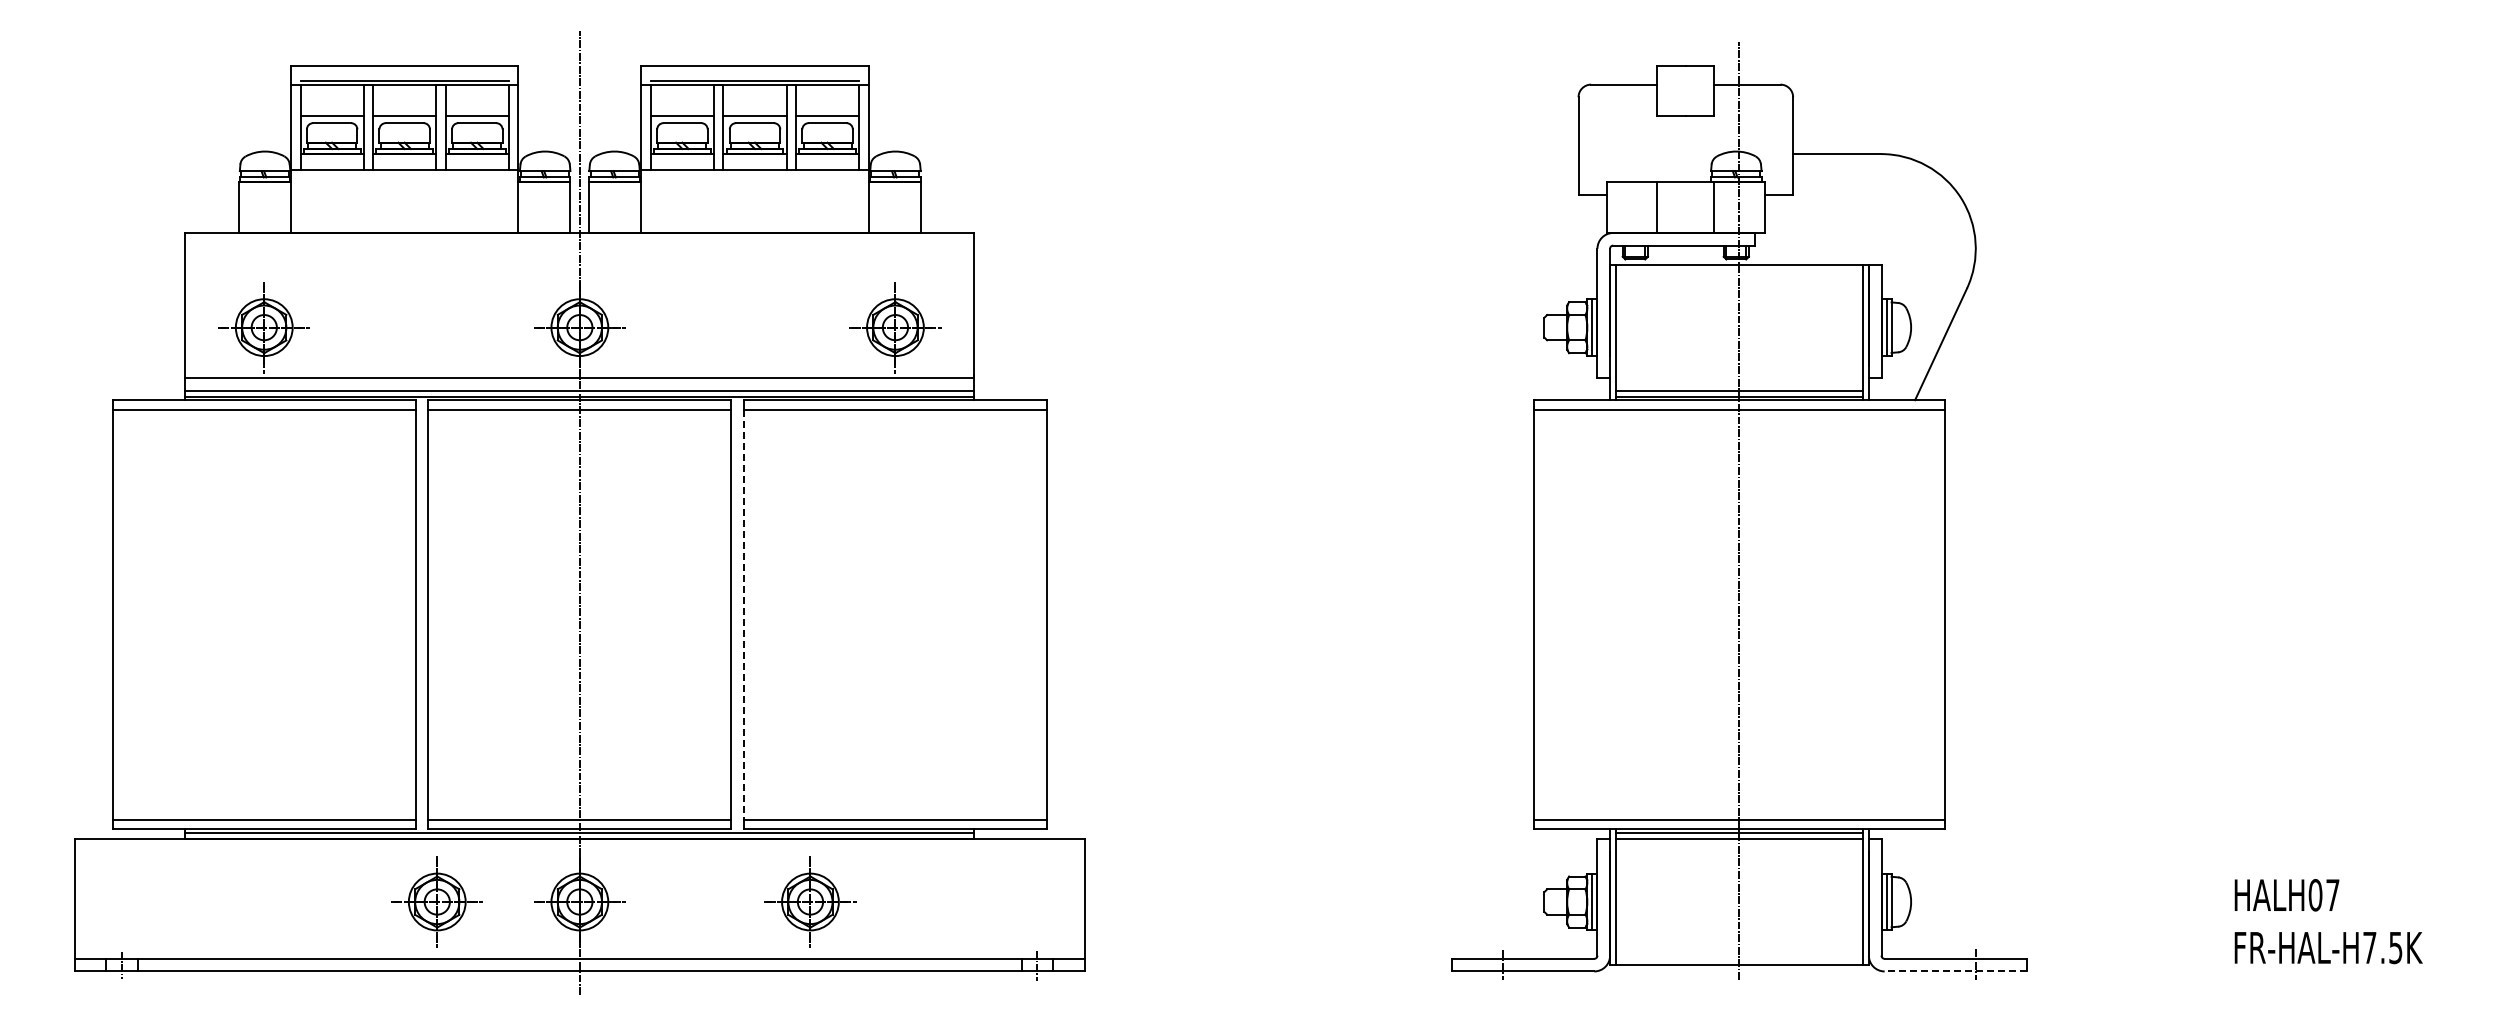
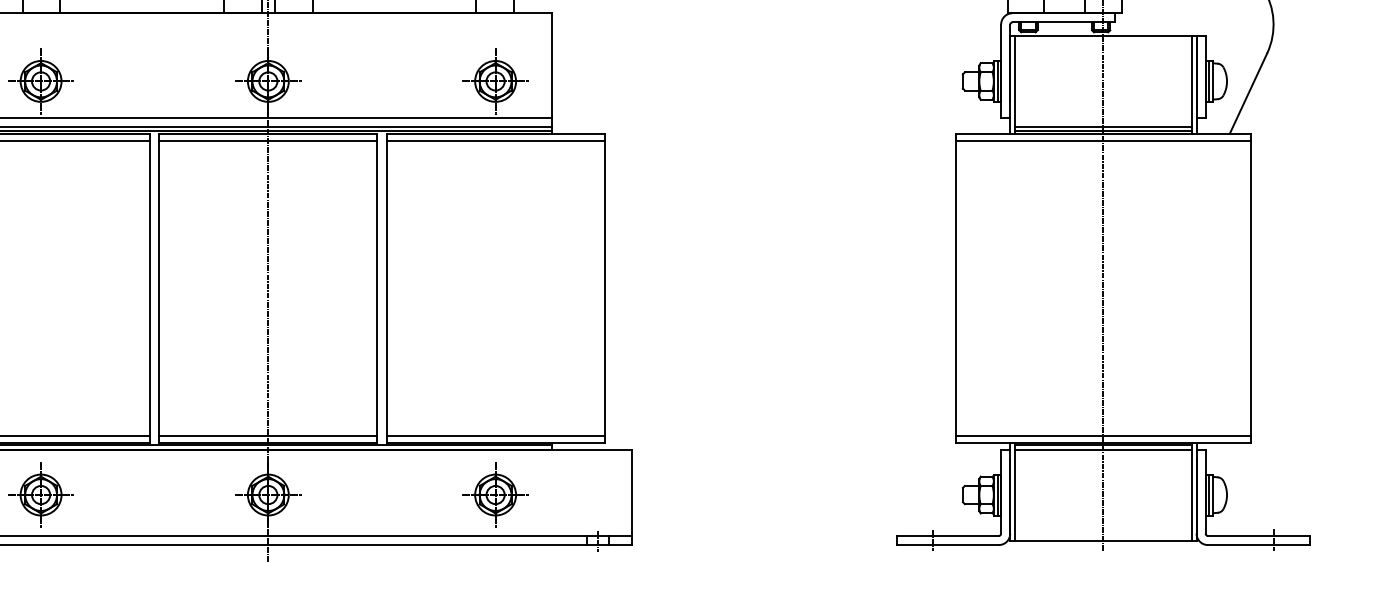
line: (743, 615) -> (386, 288), dashed -> solid
part: (436, 901) -> (40, 494), moved
part: (810, 901) -> (495, 494), moved
line: (1955, 971) -> (1258, 545), dashed -> solid

